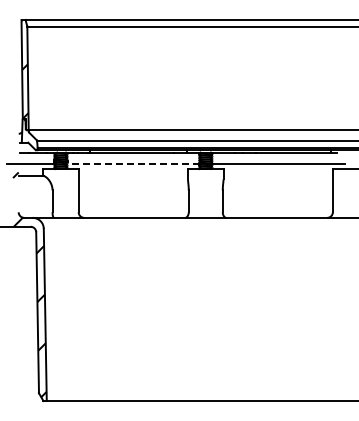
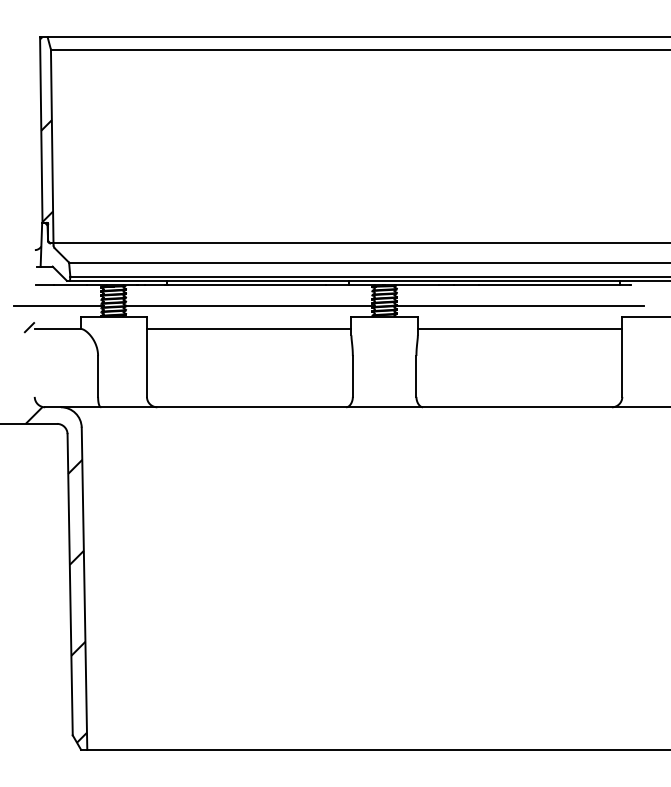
line: (133, 163) -> (249, 305), dashed -> solid
line: (133, 176) -> (249, 329), added
line: (277, 176) -> (518, 329), added

